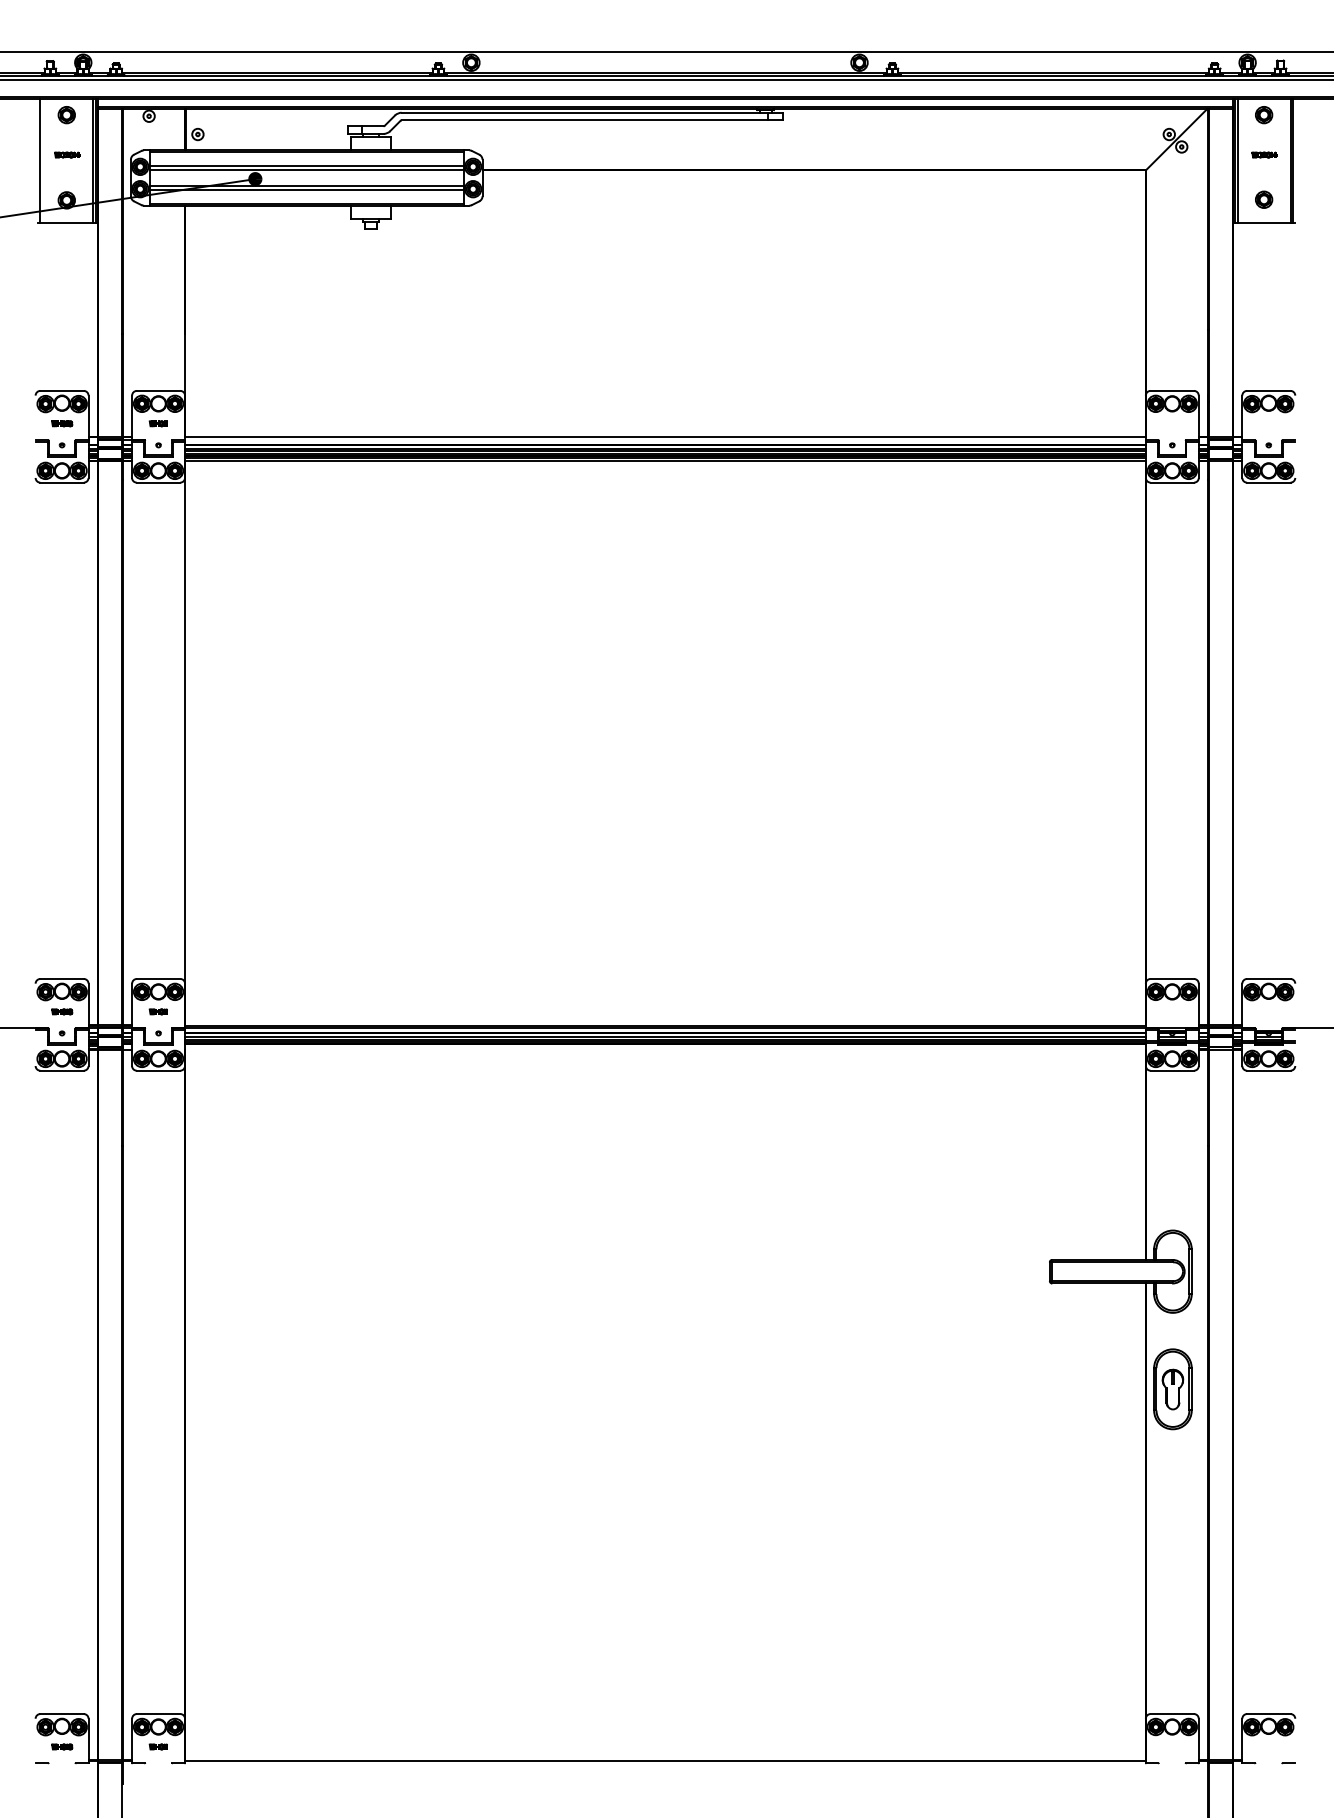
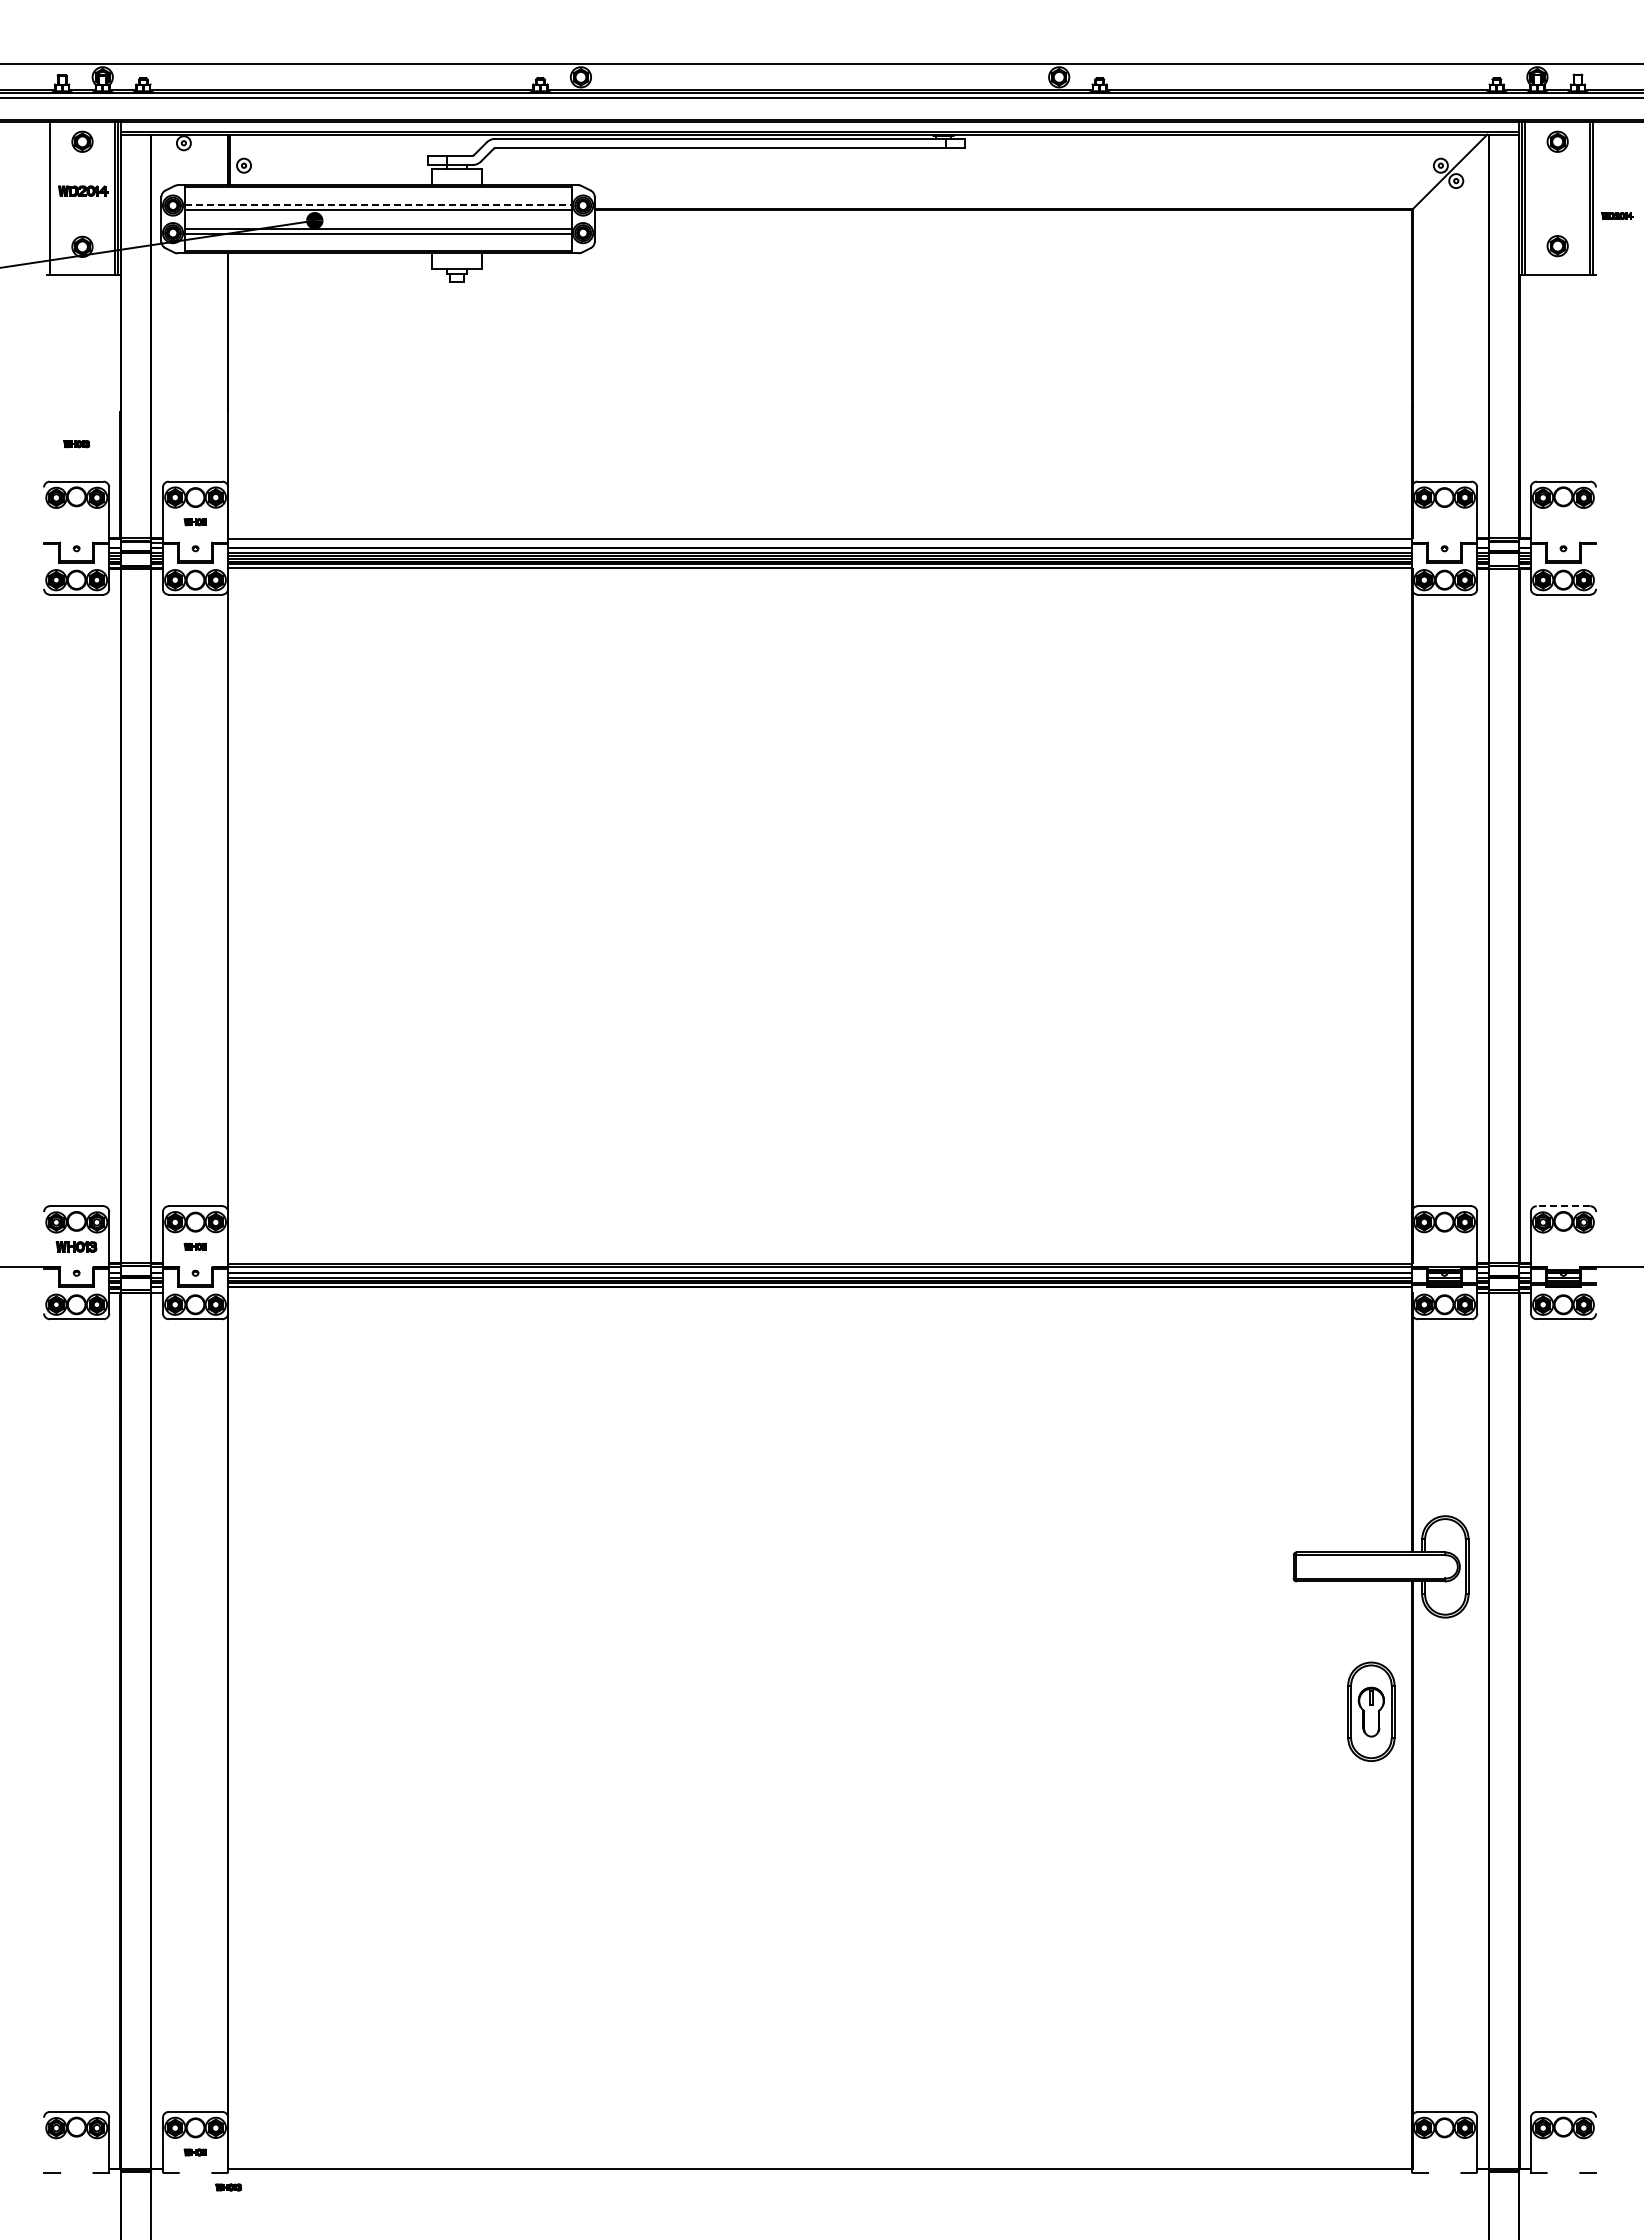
part: (66, 154) -> (82, 190), size x1.6
part: (1264, 154) -> (1617, 215), moved
line: (307, 165) -> (378, 204), solid -> dashed
part: (61, 424) -> (76, 444), moved
line: (1268, 979) -> (1563, 1206), solid -> dashed
part: (61, 1011) -> (76, 1246), size x1.6
part: (1173, 1389) -> (1371, 1711), moved
part: (61, 1746) -> (228, 2187), moved

